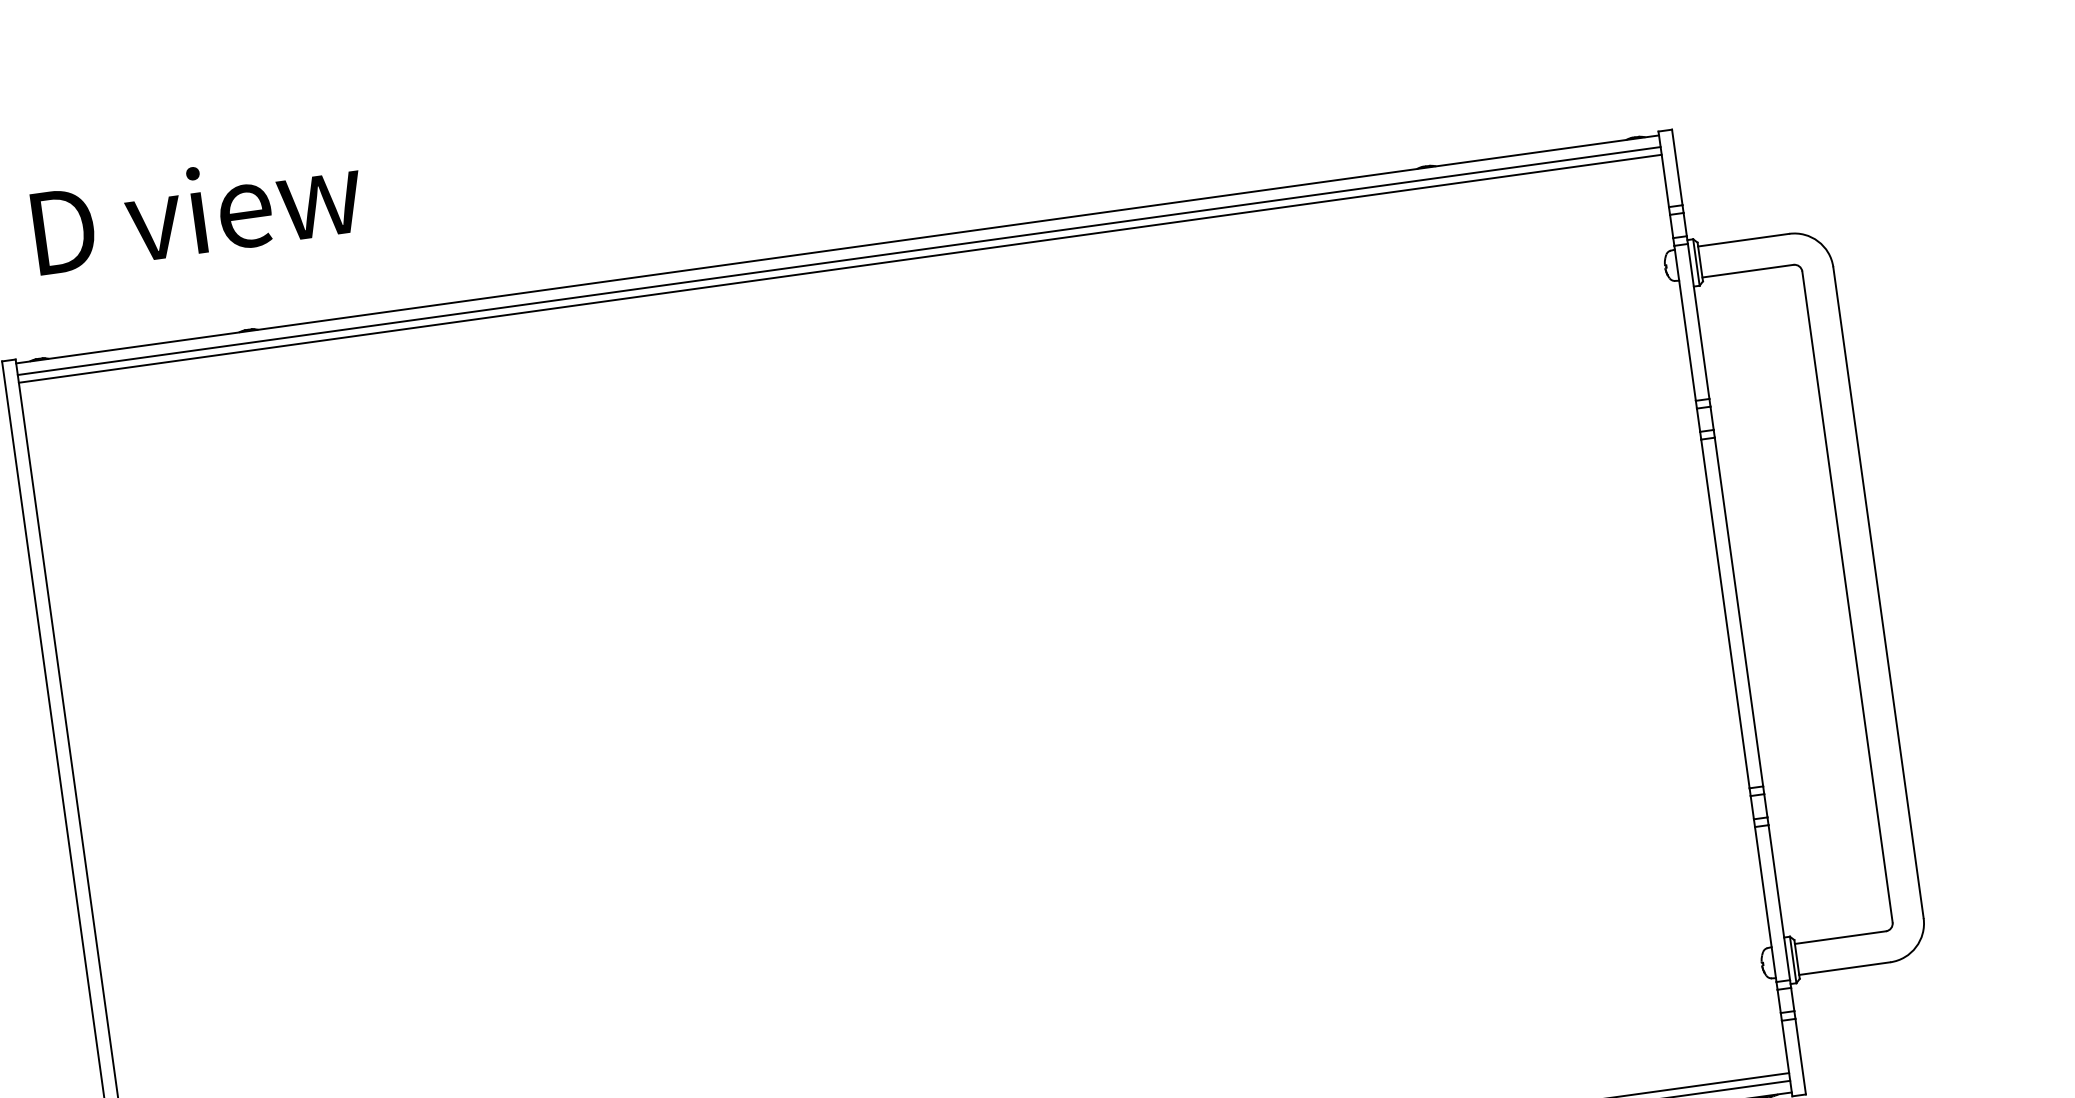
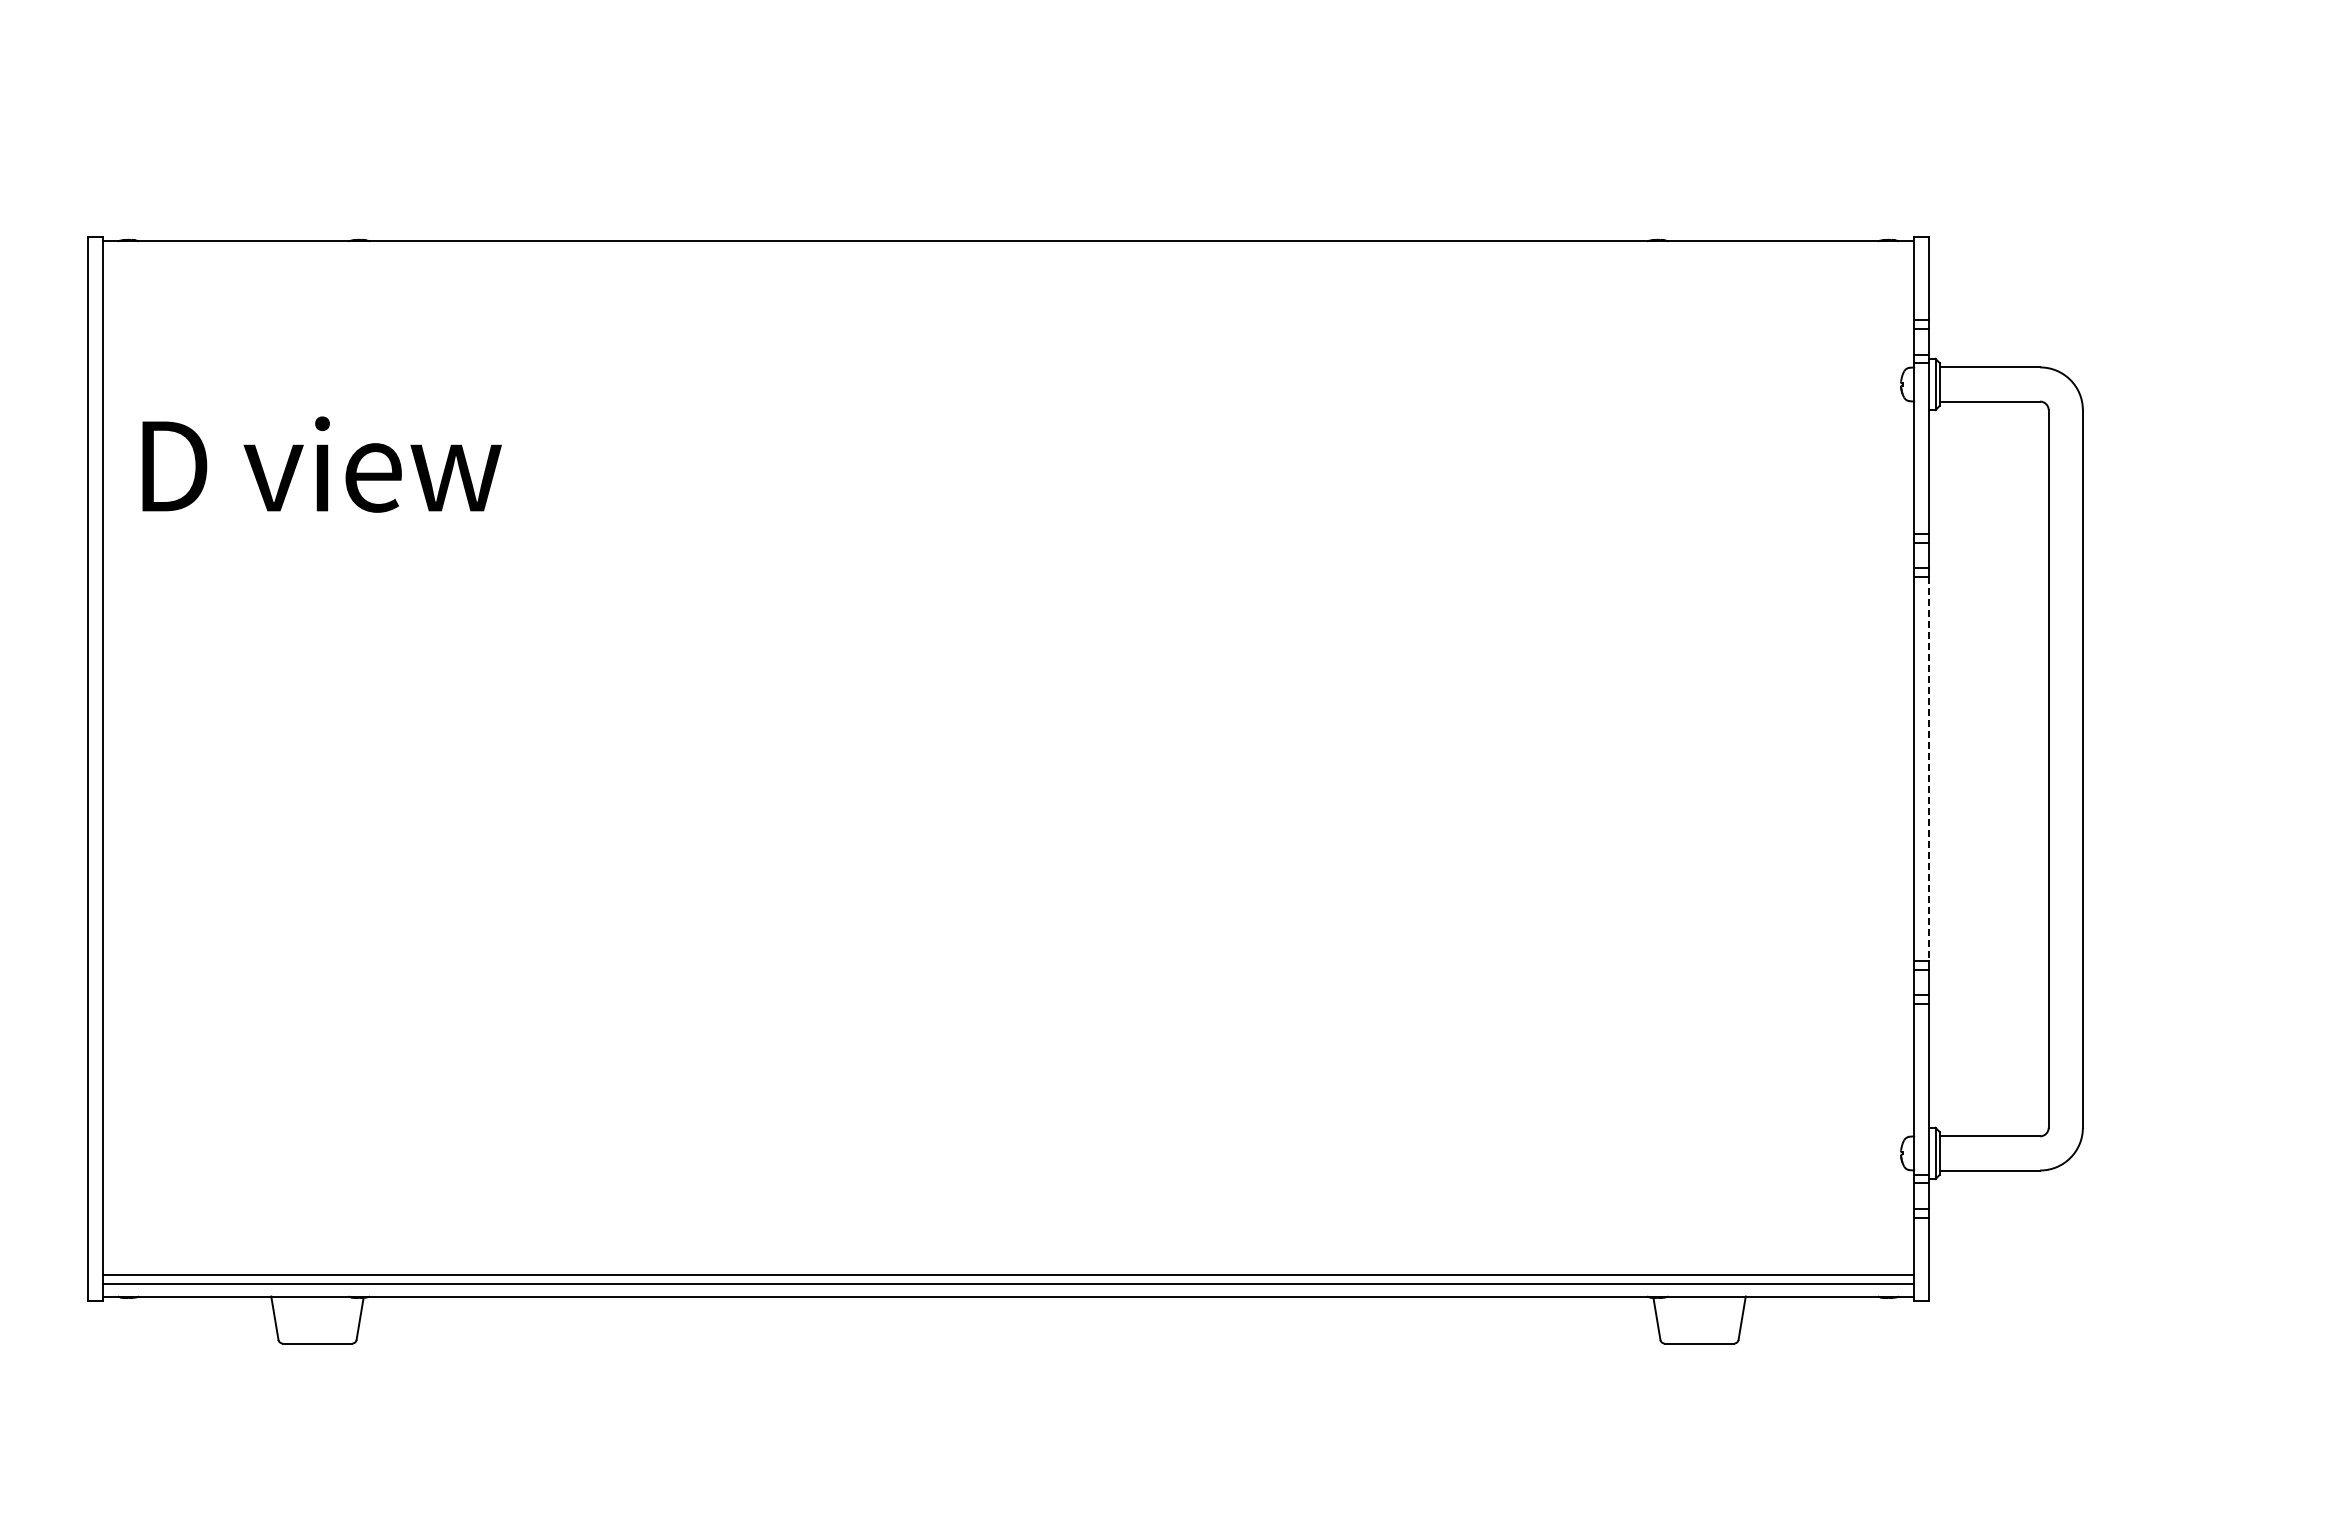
text: (197, 210) -> (321, 464), moved
line: (839, 261) -> (1008, 254), removed
line: (840, 268) -> (1008, 262), removed
line: (1739, 612) -> (1929, 769), solid -> dashed

